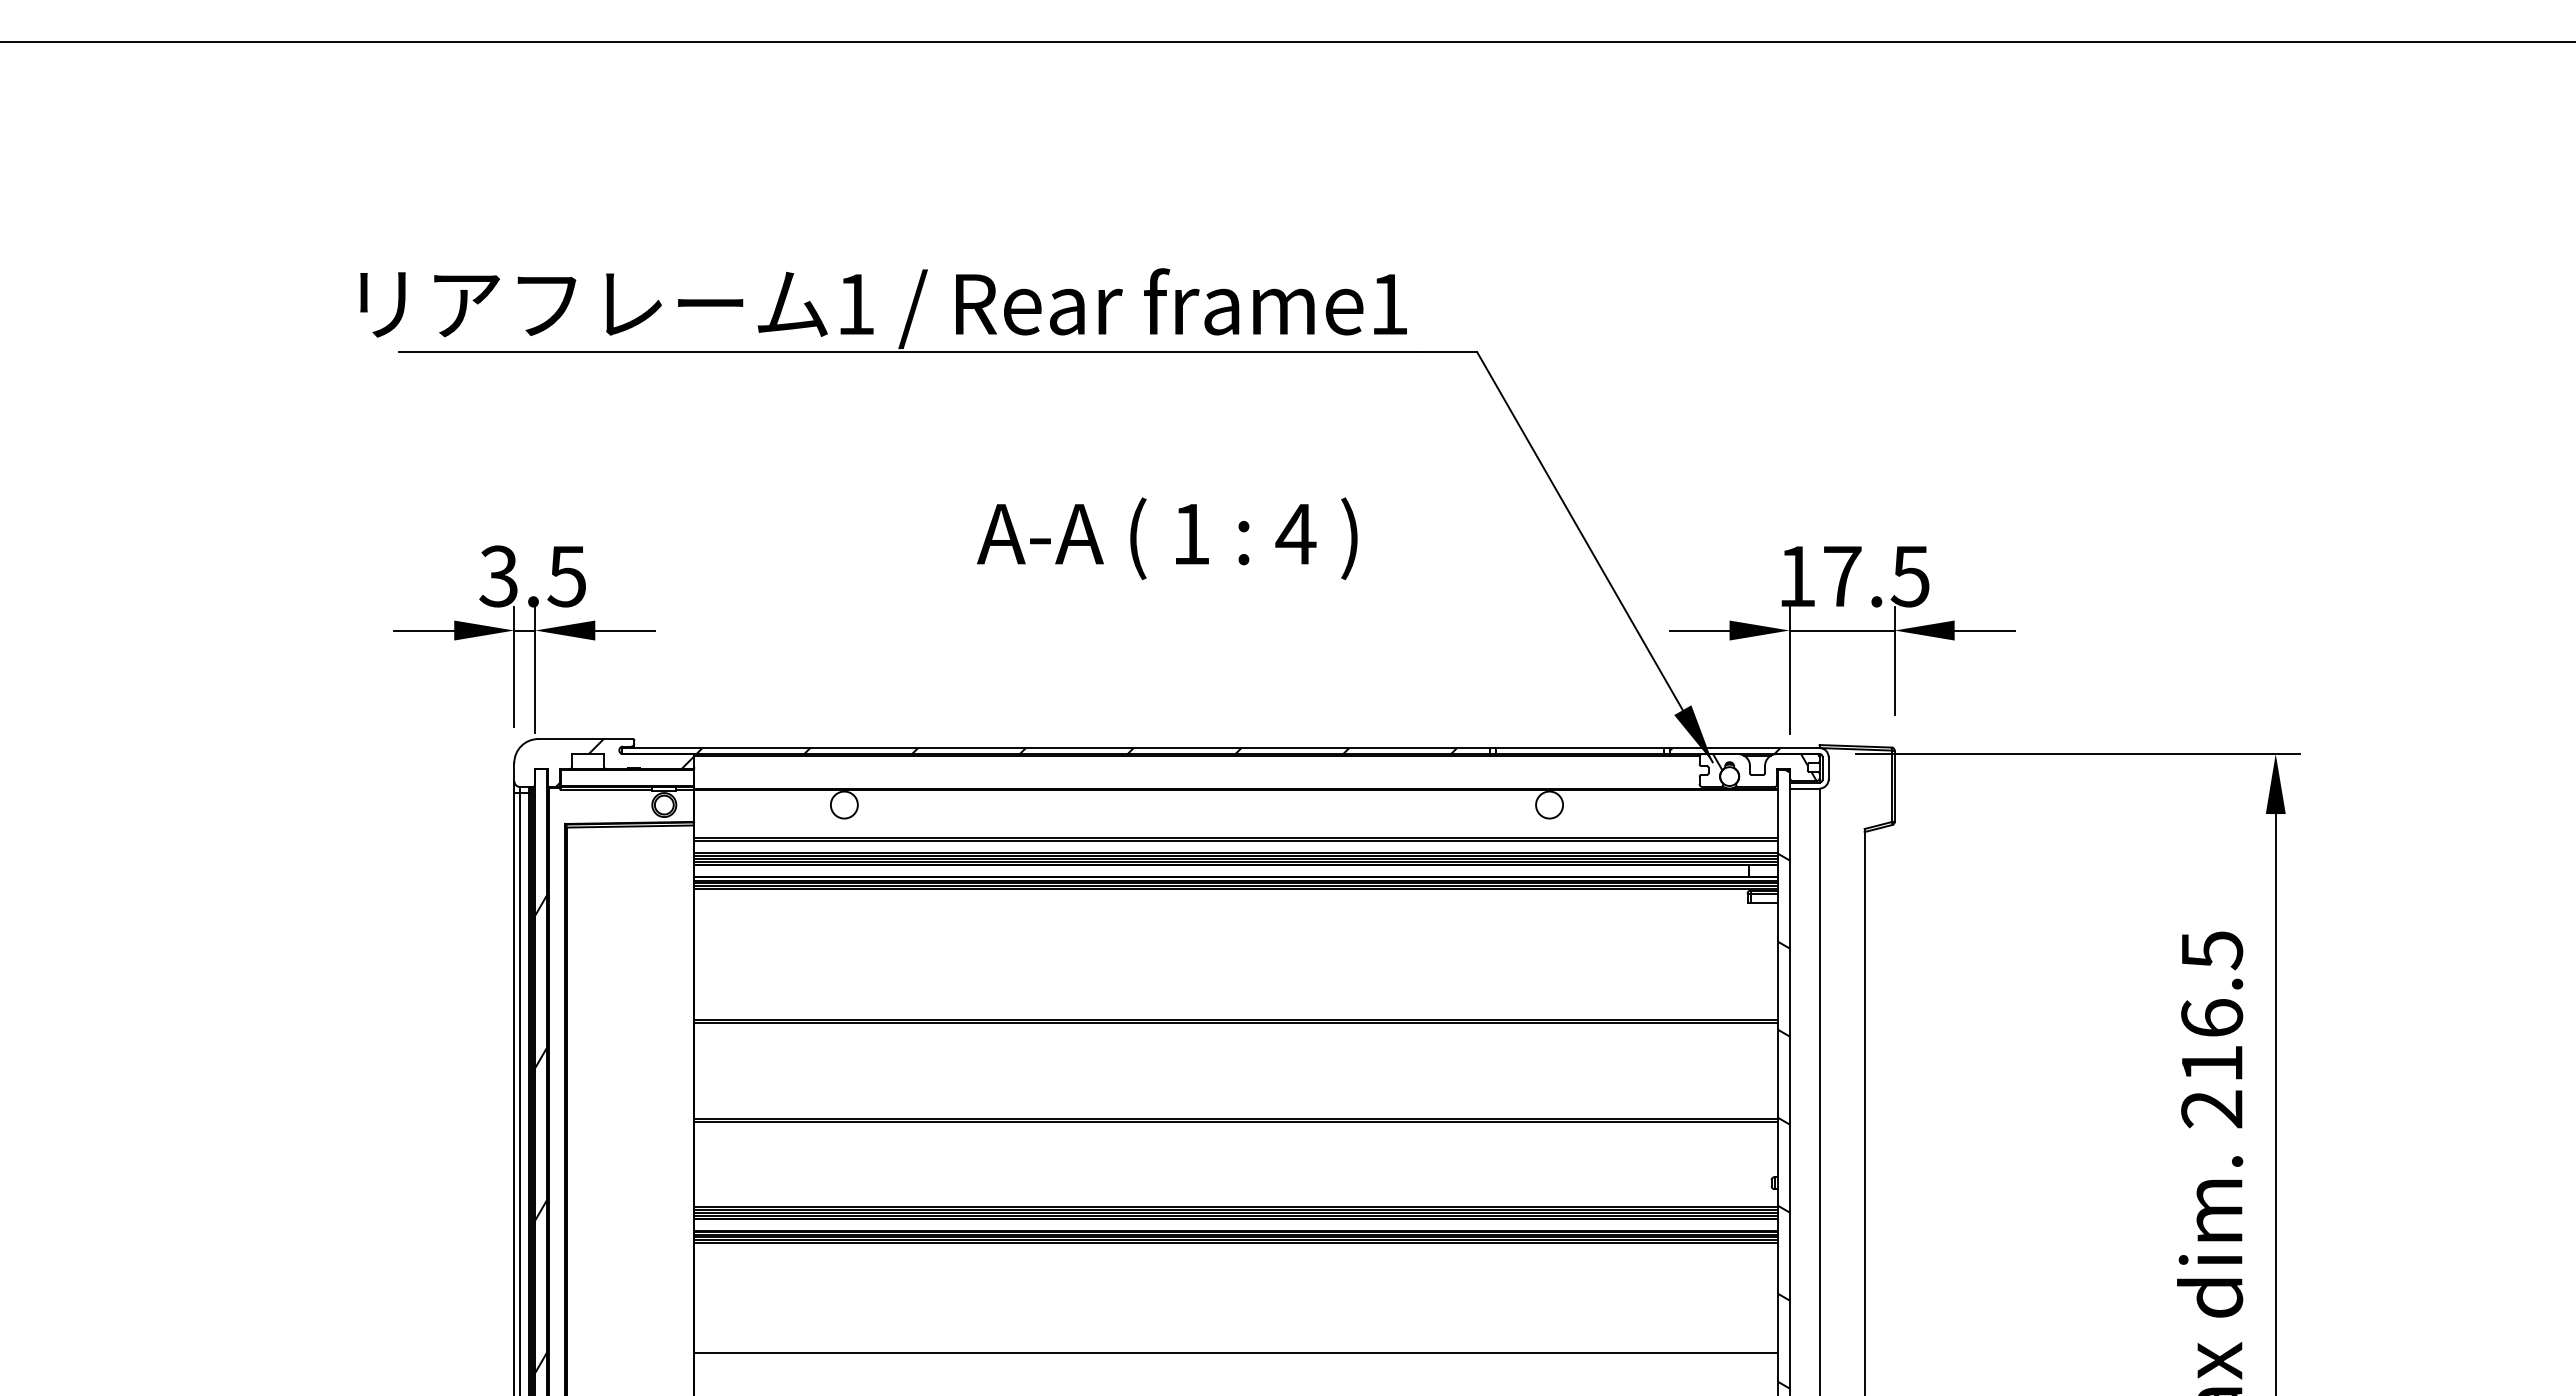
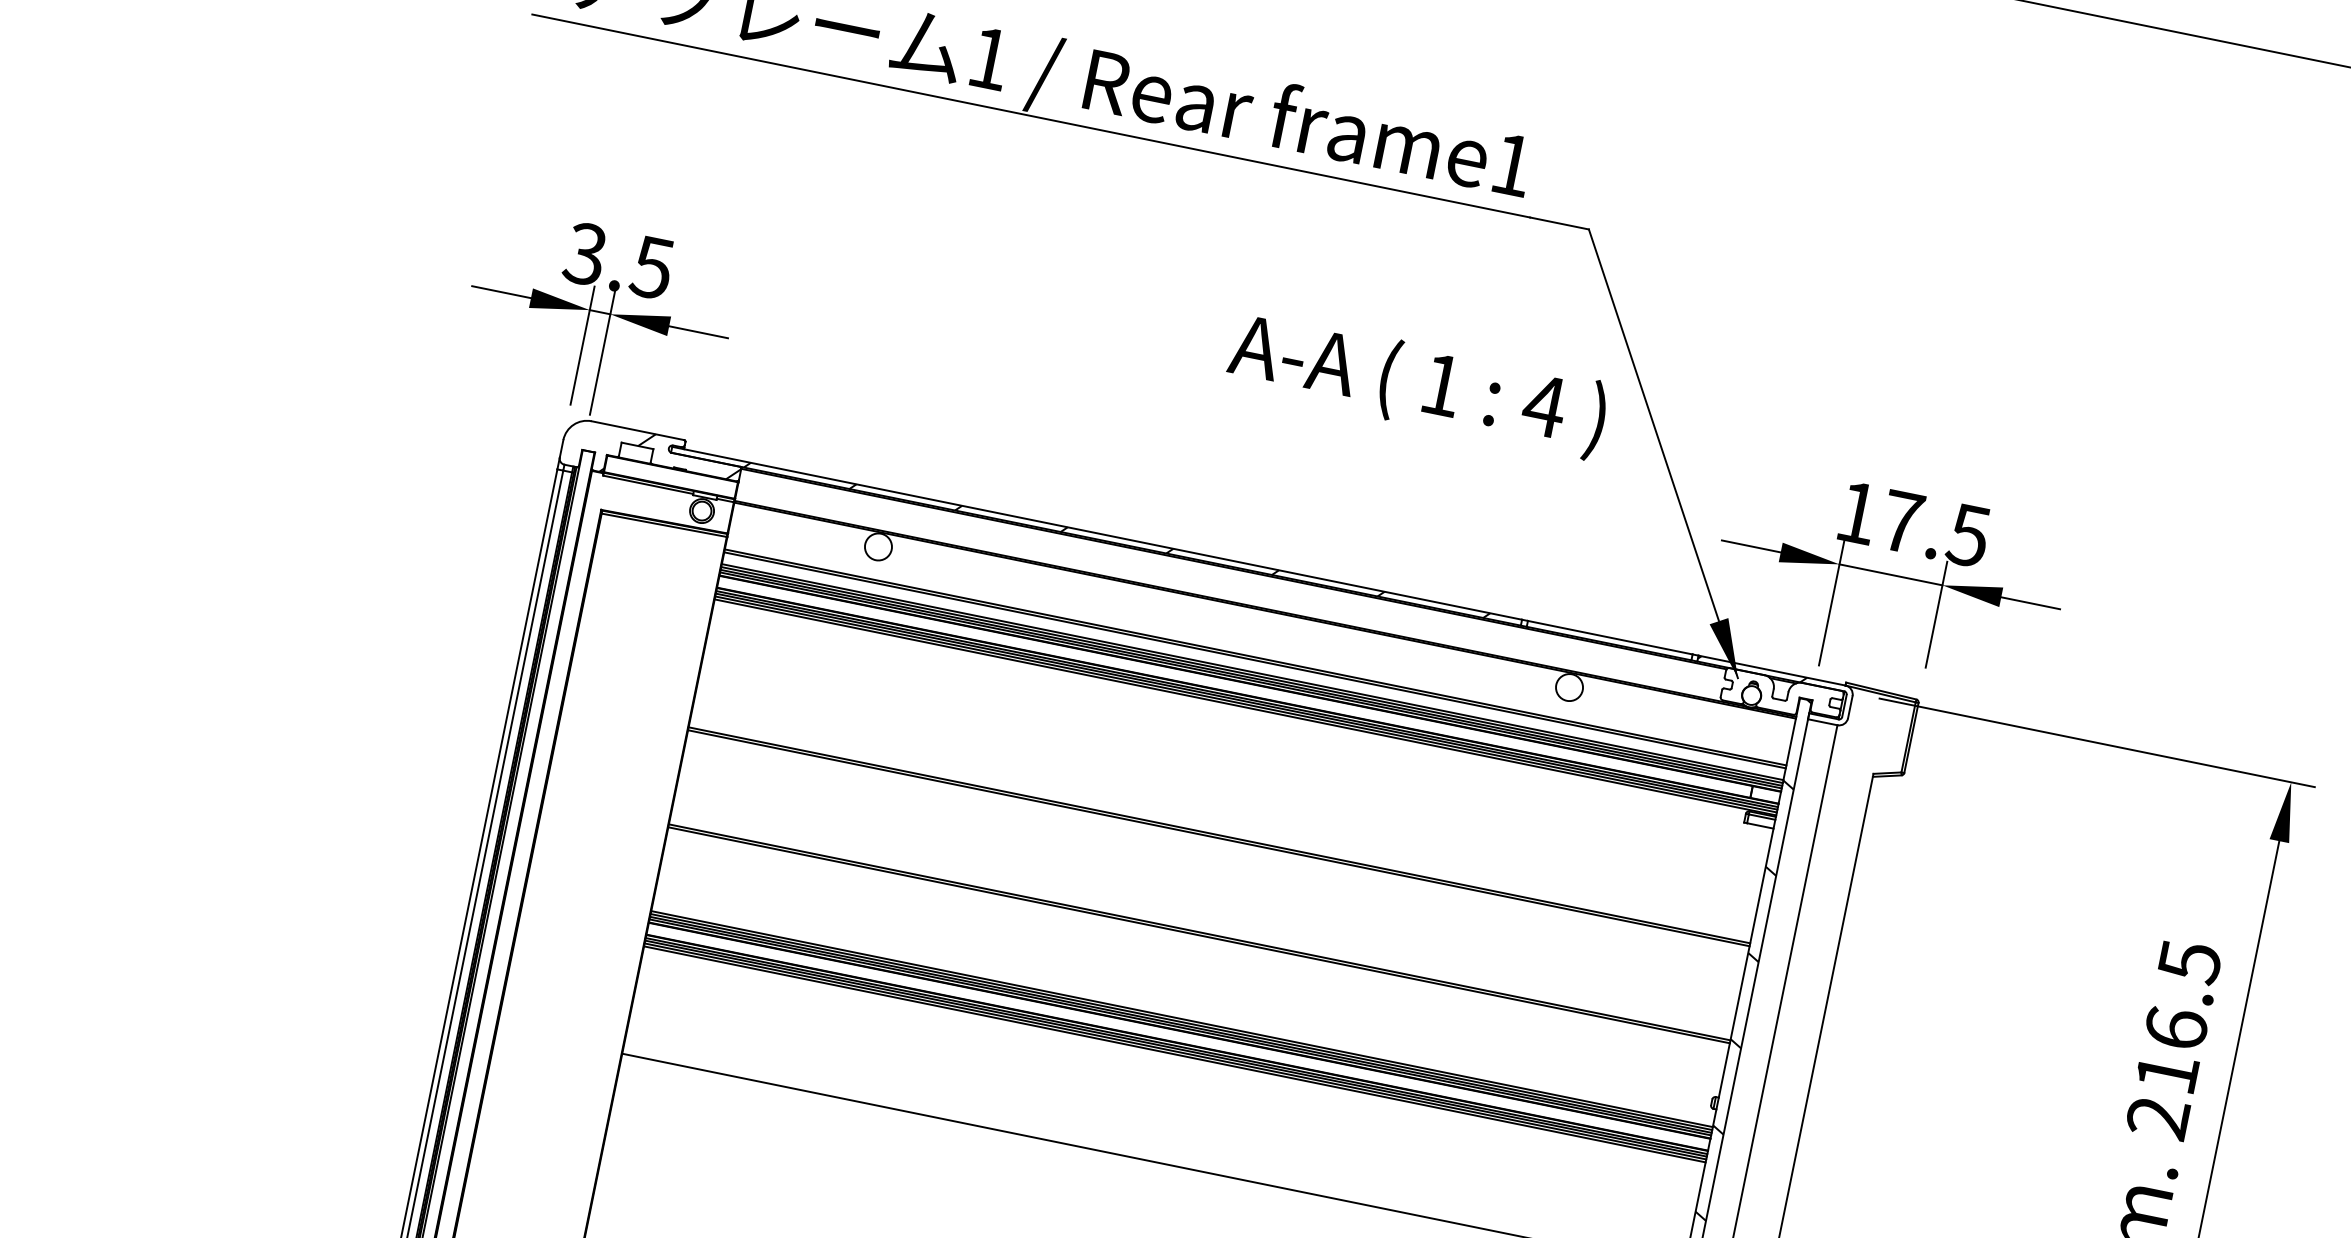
text: (1167, 538) -> (1417, 384), moved
hatch: (1764, 767) -> (1787, 693), removed
hatch: (541, 1133) -> (516, 808), removed

